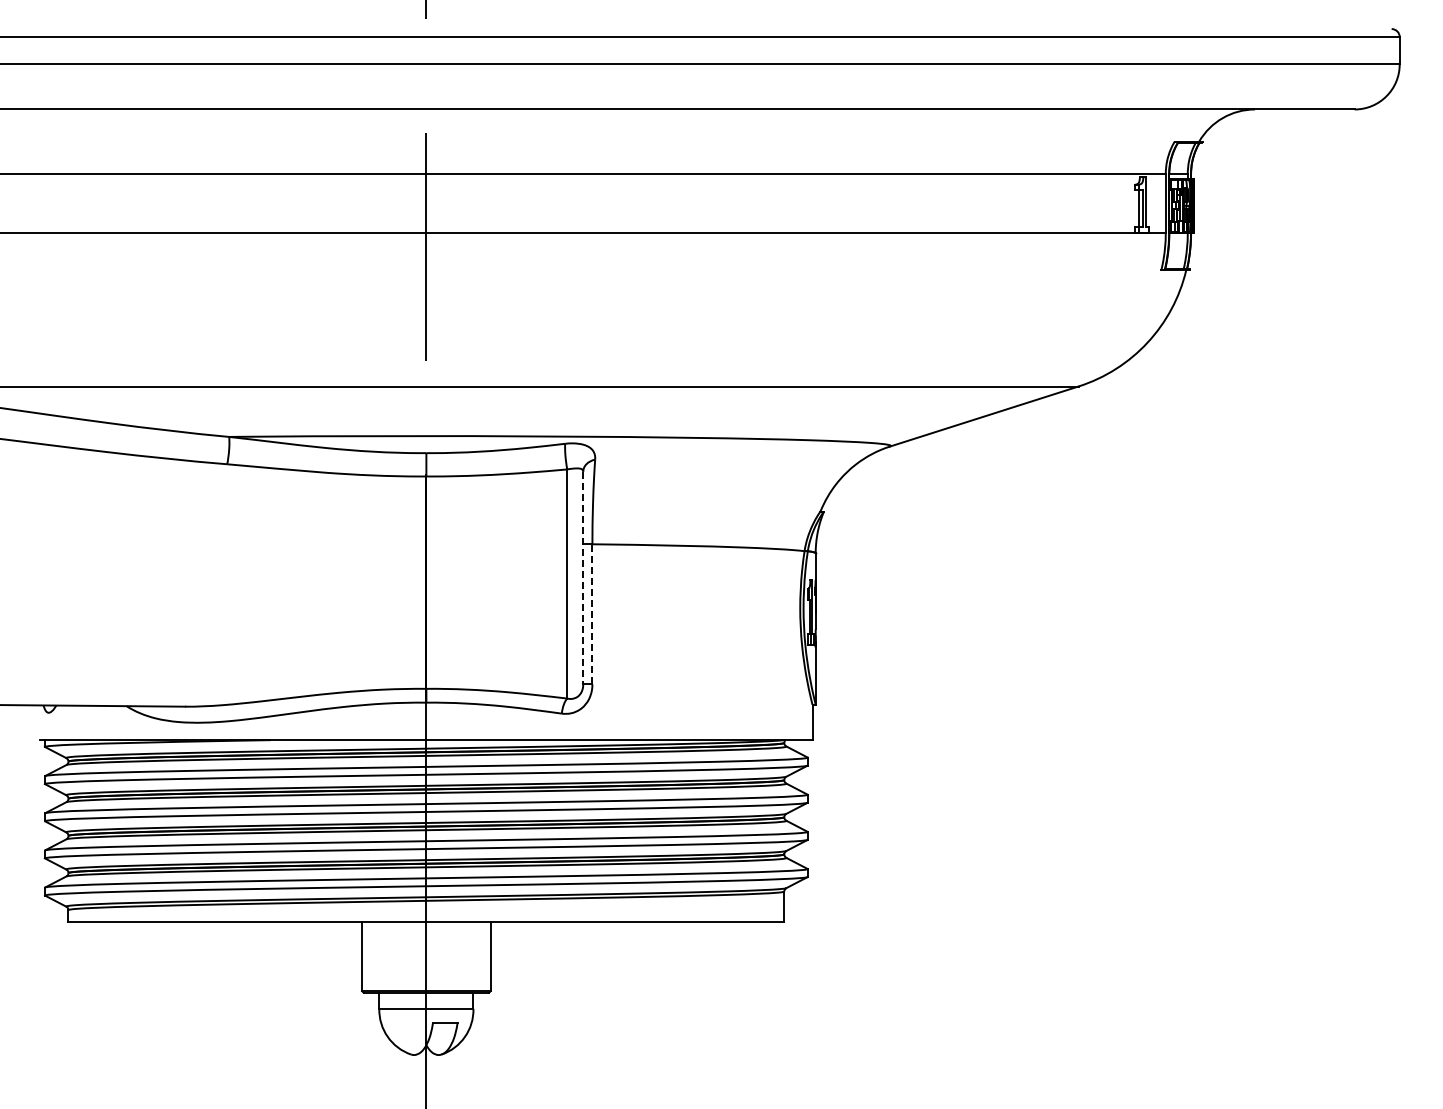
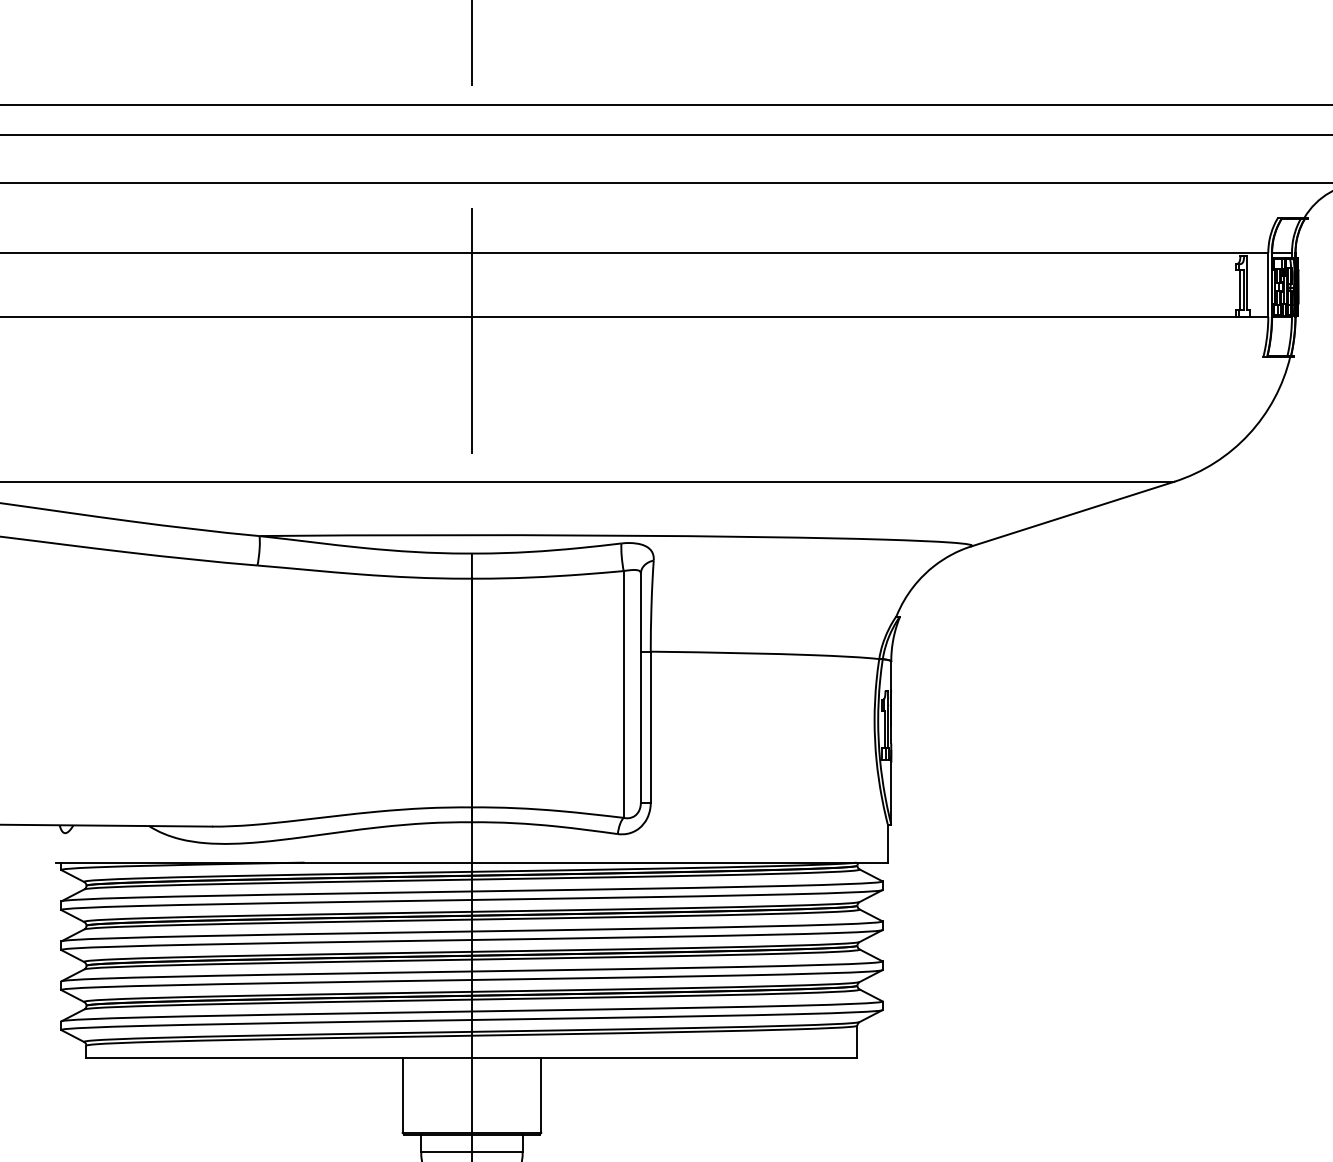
line: (583, 578) -> (641, 688), dashed -> solid
line: (592, 613) -> (650, 726), dashed -> solid

